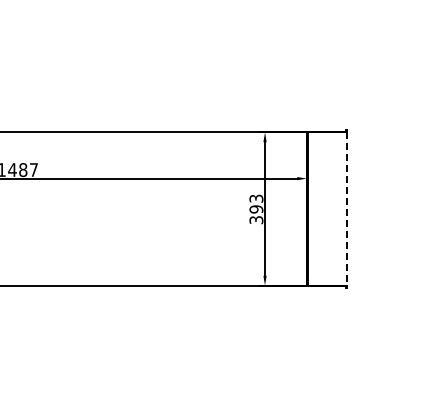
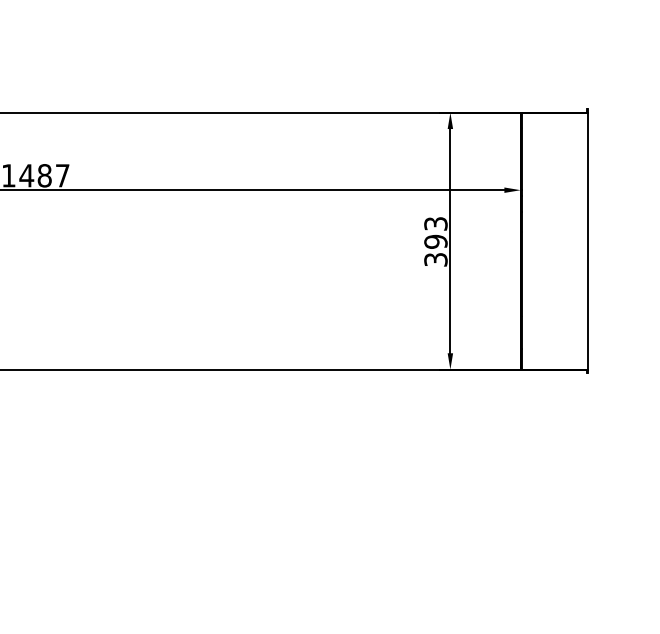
line: (346, 208) -> (587, 240), dashed -> solid

